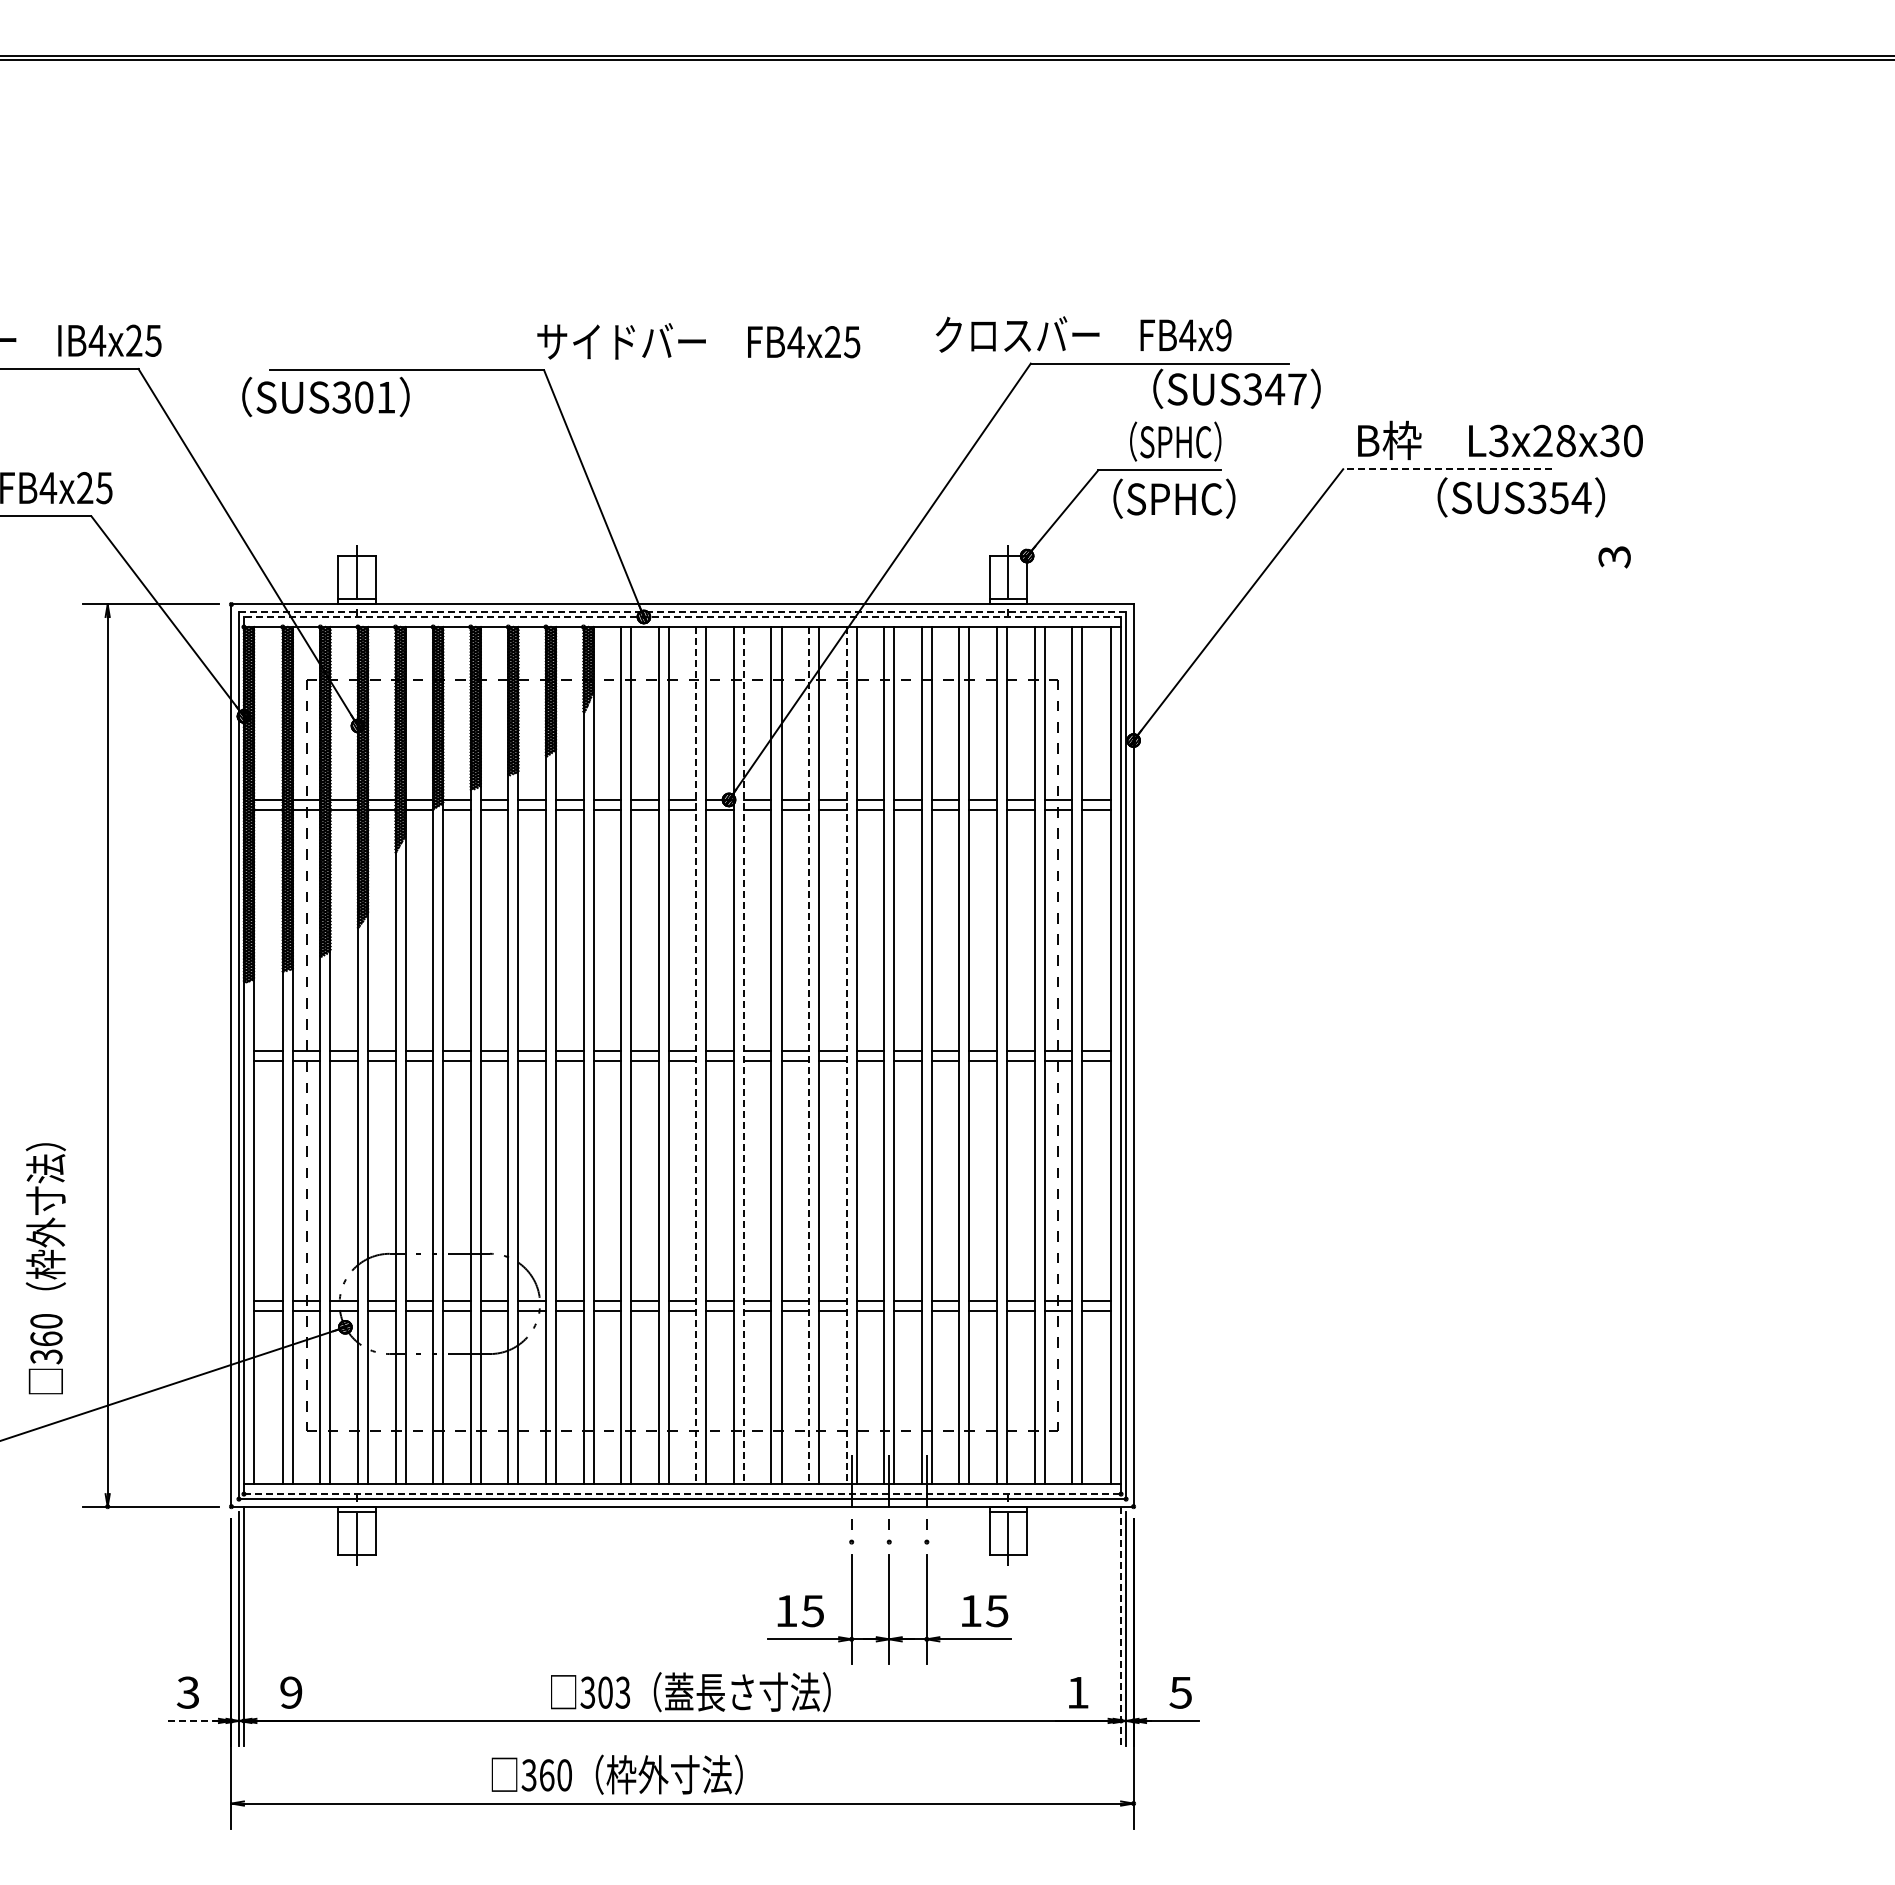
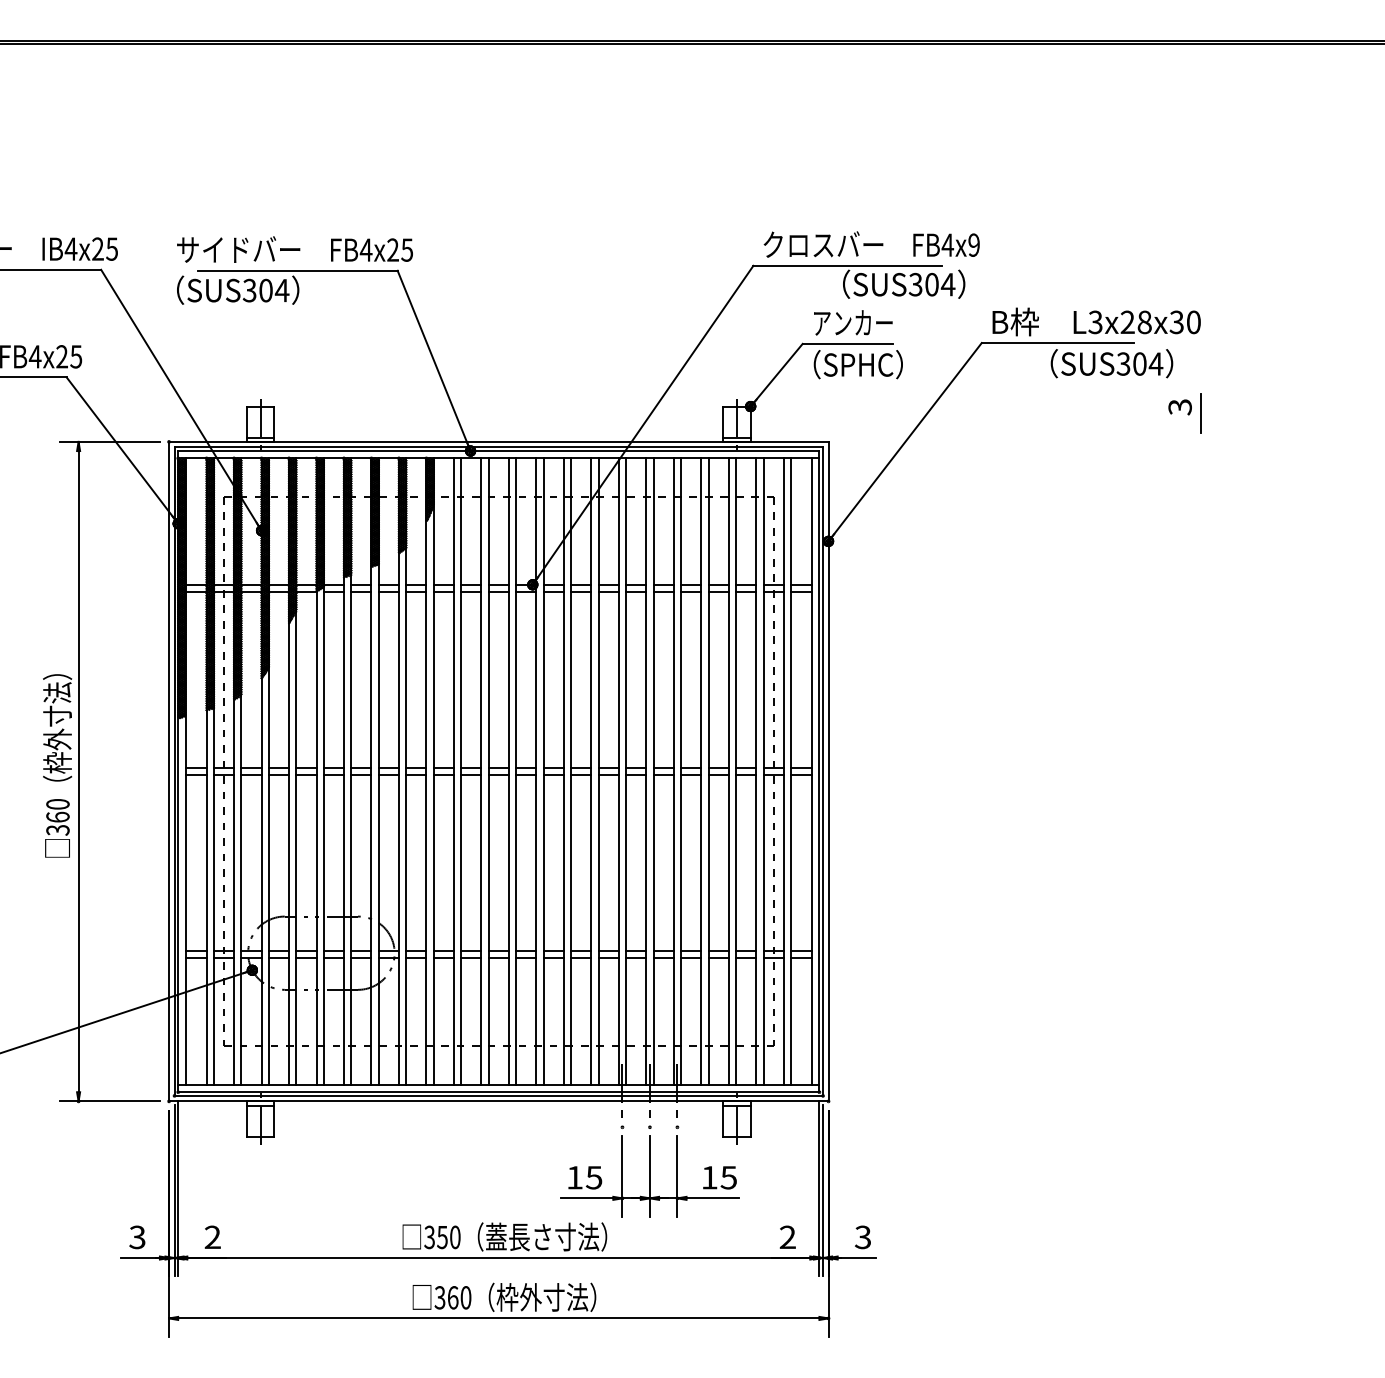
text: (1083, 334) -> (871, 244), moved
text: (698, 341) -> (294, 249), moved
text: (1286, 389) -> (940, 284), SUS347 -> SUS304
text: (386, 397) -> (282, 290), SUS301 -> SUS304
text: (1167, 441) -> (853, 322), （SPHC） -> アンカー
line: (1447, 469) -> (1058, 343), dashed -> solid
text: (1558, 497) -> (1139, 363), SUS354 -> SUS304
line: (1642, 565) -> (1200, 413), added
line: (682, 611) -> (498, 447), dashed -> solid
line: (682, 617) -> (498, 451), dashed -> solid
line: (696, 1055) -> (509, 771), dashed -> solid
line: (743, 1055) -> (543, 771), dashed -> solid
line: (809, 1055) -> (591, 771), dashed -> solid
line: (846, 1055) -> (618, 771), dashed -> solid
text: (45, 1268) -> (57, 765), moved
line: (682, 1494) -> (498, 1092), dashed -> solid
line: (1121, 1626) -> (819, 1189), dashed -> solid
text: (291, 1692) -> (212, 1237), 9 -> 2
text: (614, 1692) -> (449, 1237), 303 -> 350
text: (1077, 1692) -> (787, 1237), 1 -> 2
text: (1180, 1692) -> (862, 1237), 5 -> 3
line: (191, 1720) -> (139, 1257), dashed -> solid
text: (616, 1774) -> (503, 1297), moved

